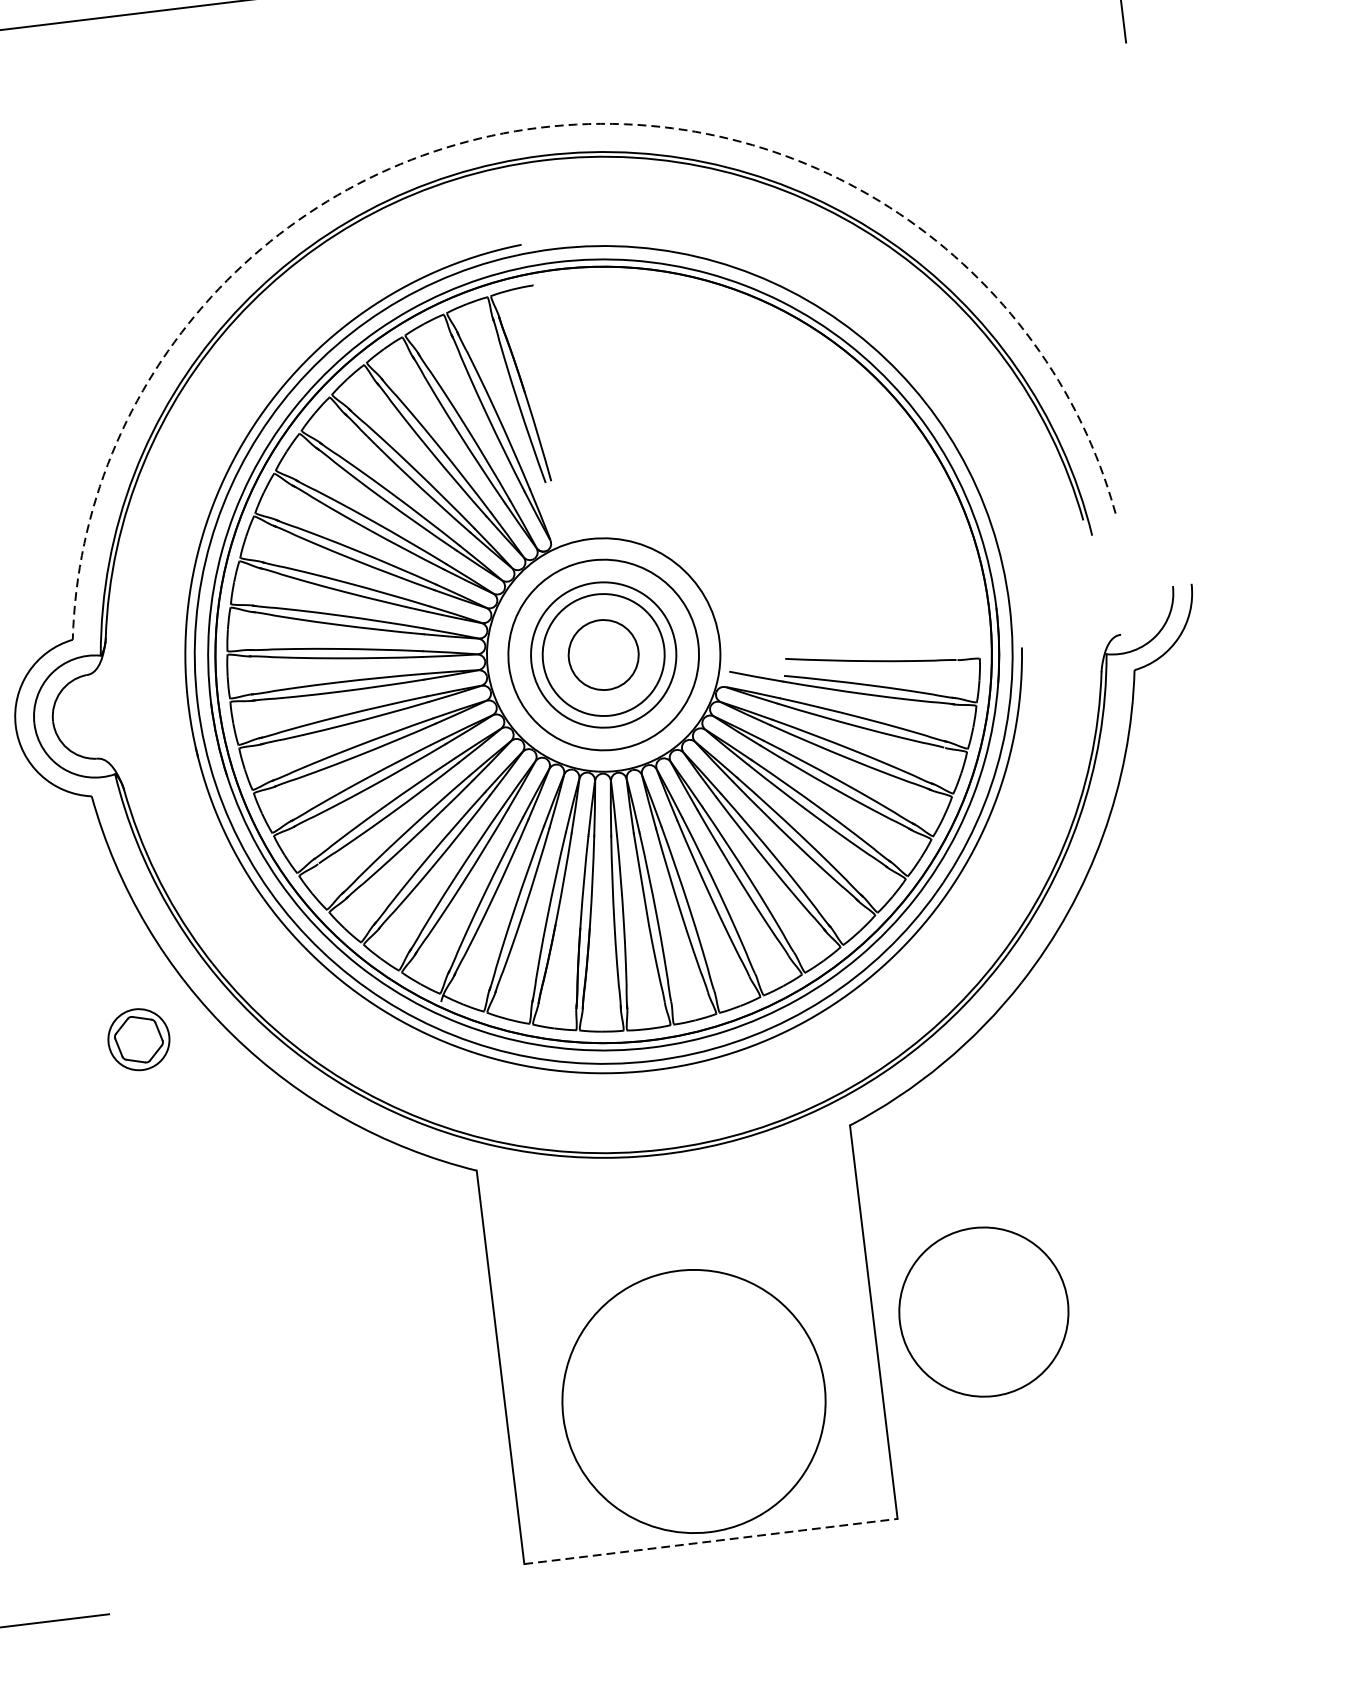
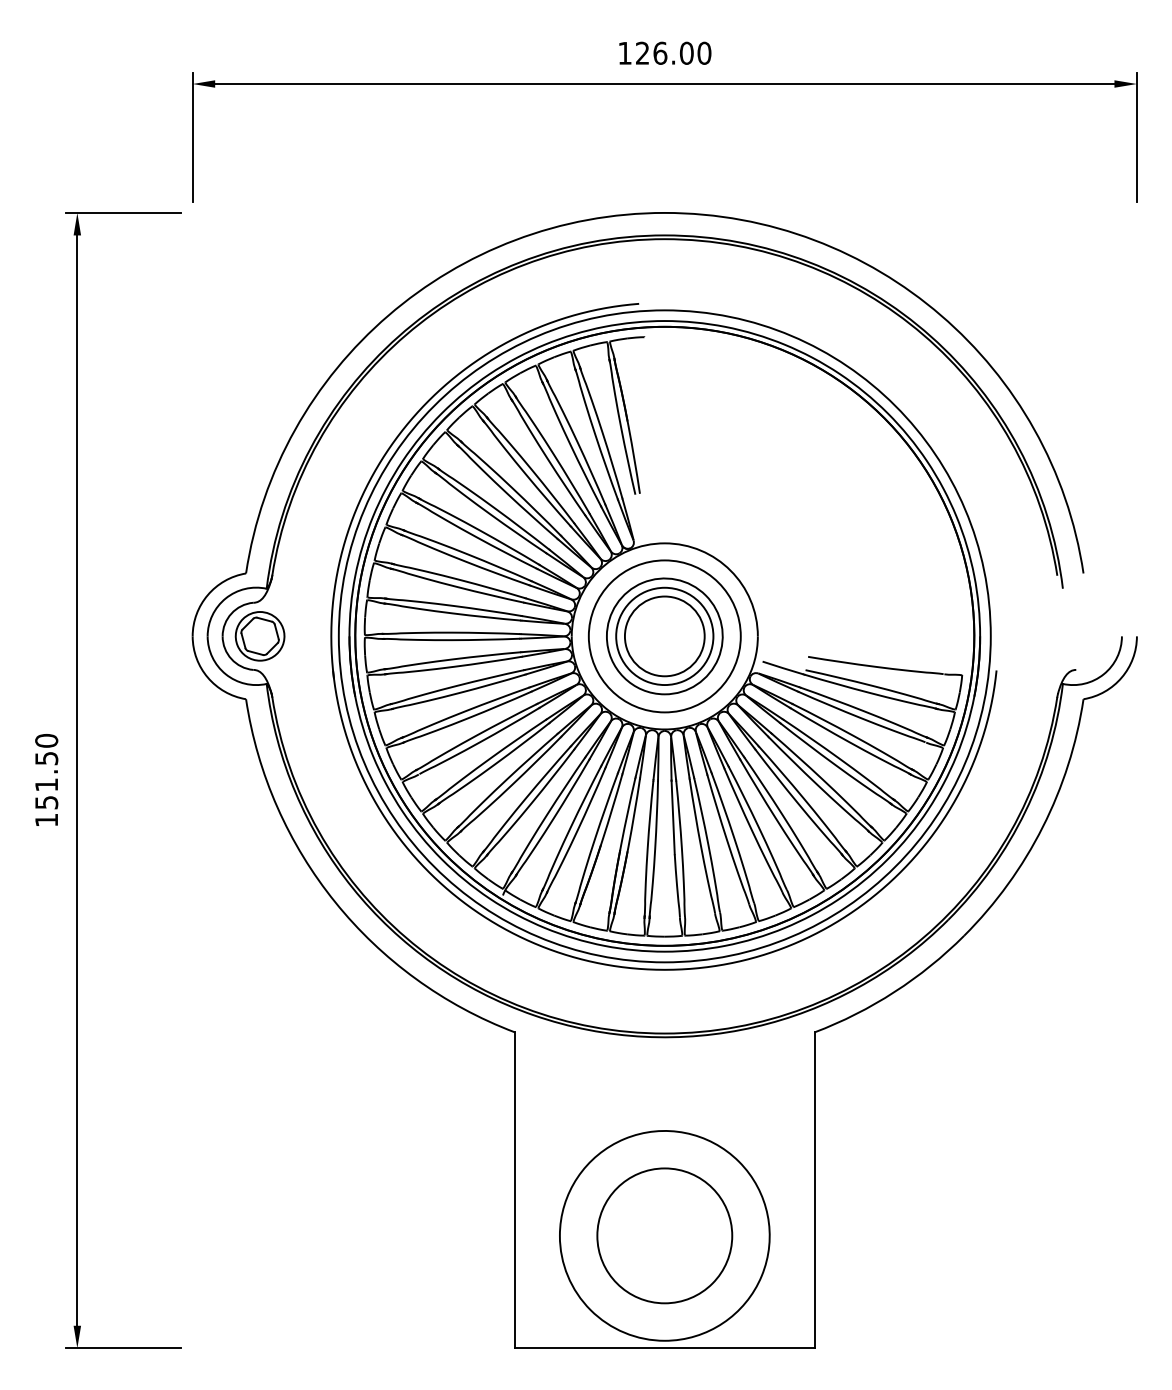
arc: (539, 127) -> (664, 212), dashed -> solid
circle: (603, 655) -> (664, 636), size x1.43
part: (138, 1039) -> (259, 636), moved
part: (983, 1311) -> (664, 1235), moved
line: (710, 1541) -> (664, 1348), dashed -> solid

